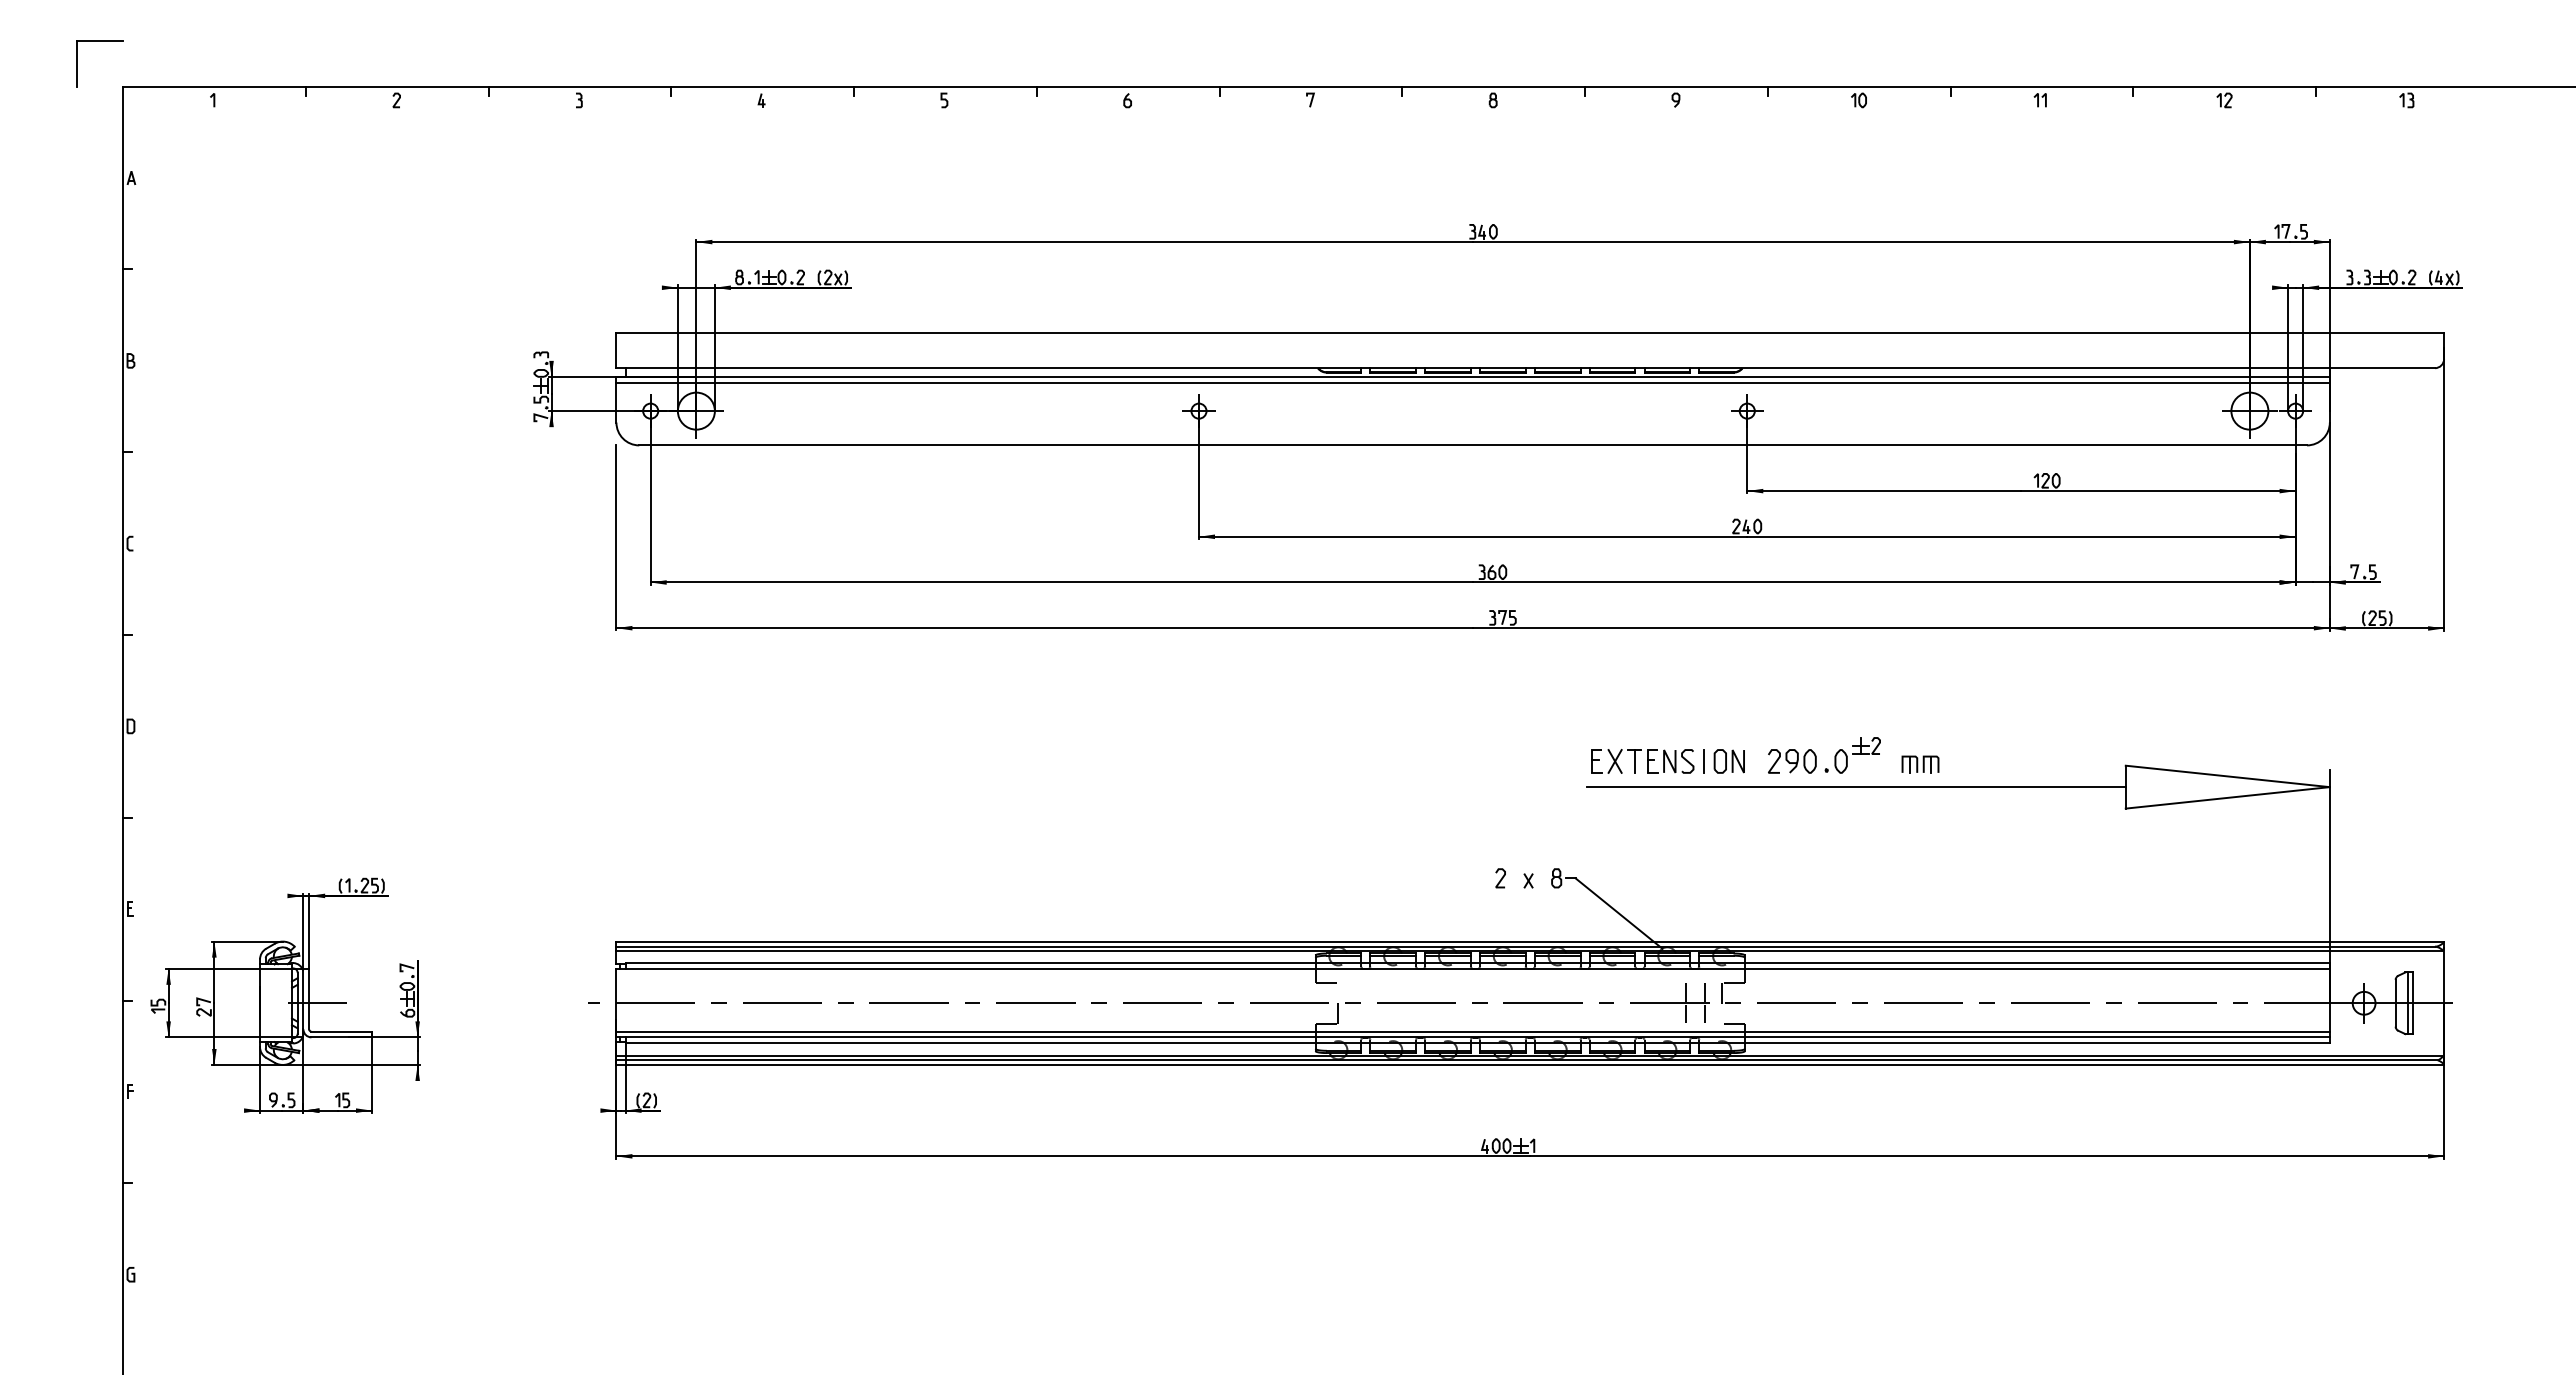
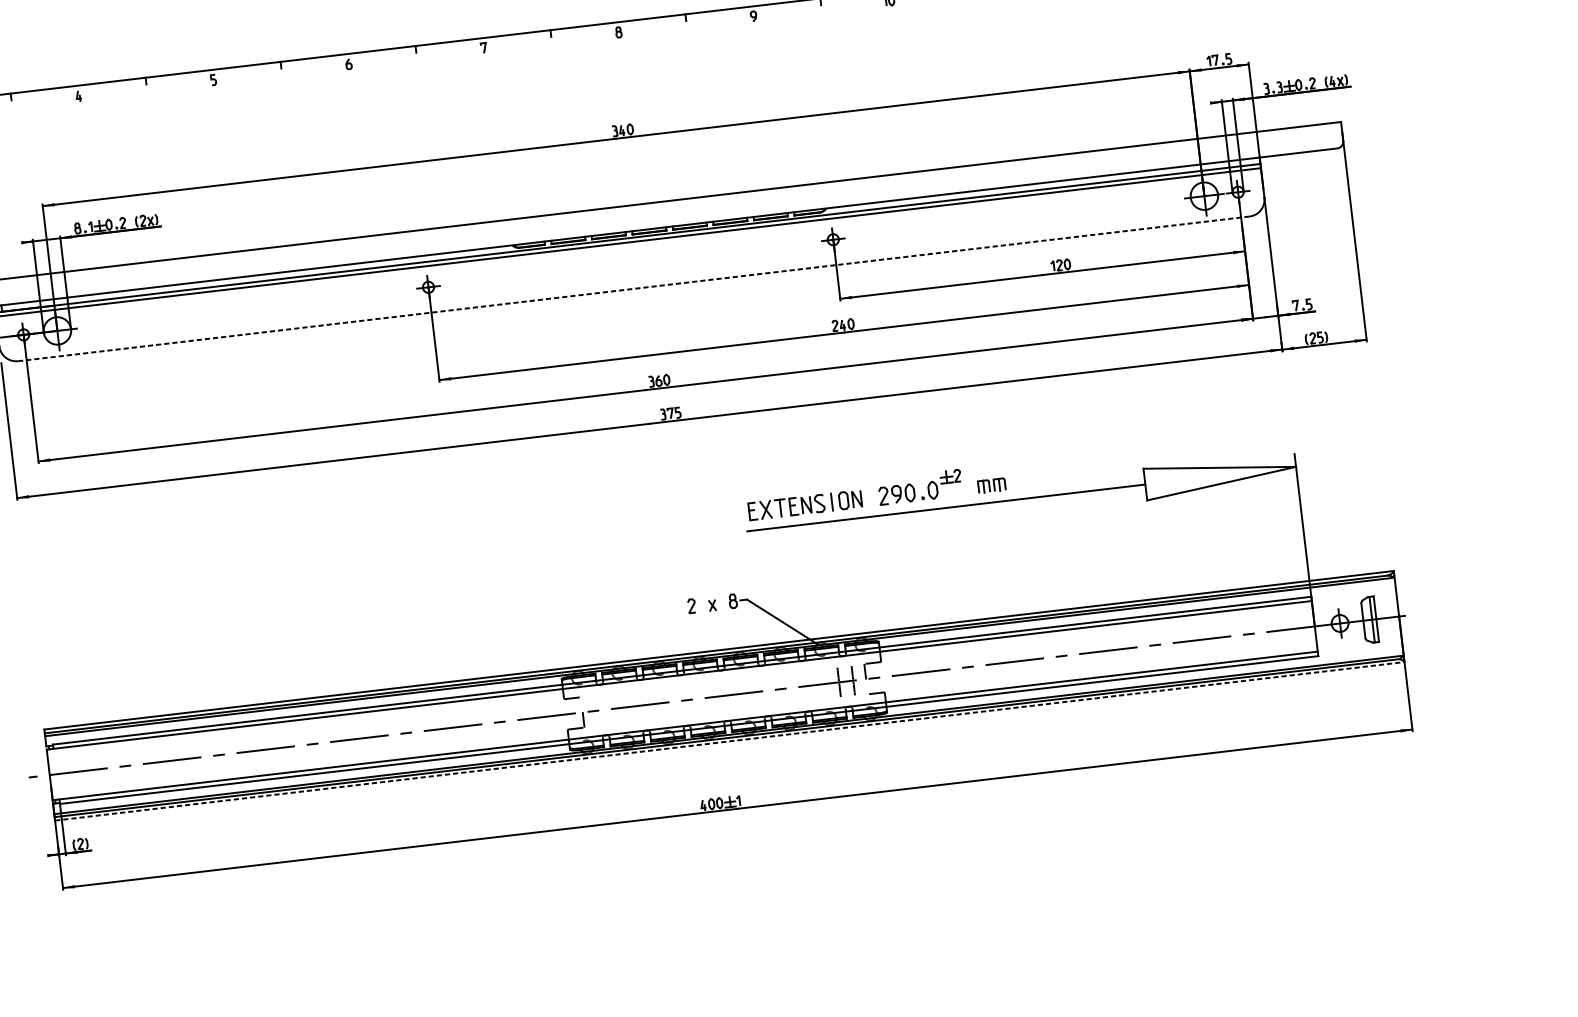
line: (1473, 445) -> (634, 288), solid -> dashed
line: (1472, 1031) -> (684, 721), removed
line: (1530, 1064) -> (729, 740), solid -> dashed

